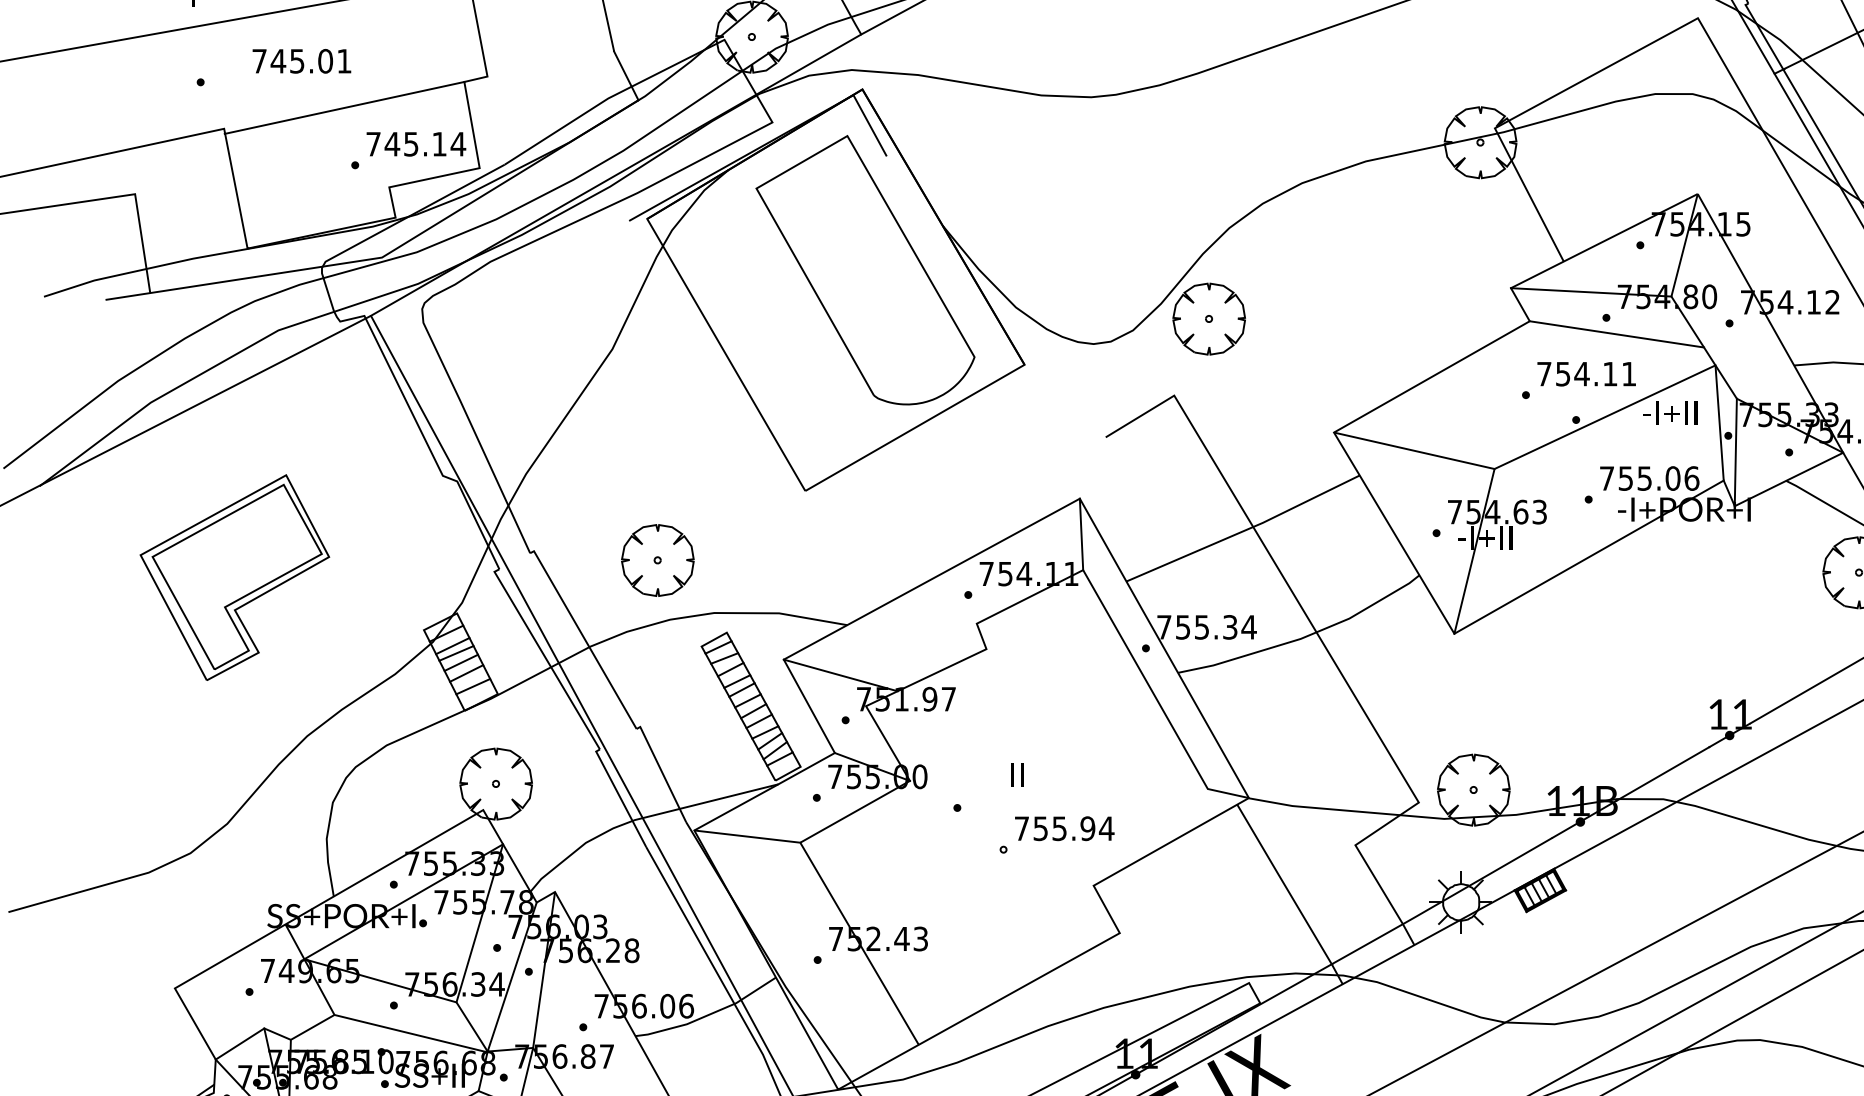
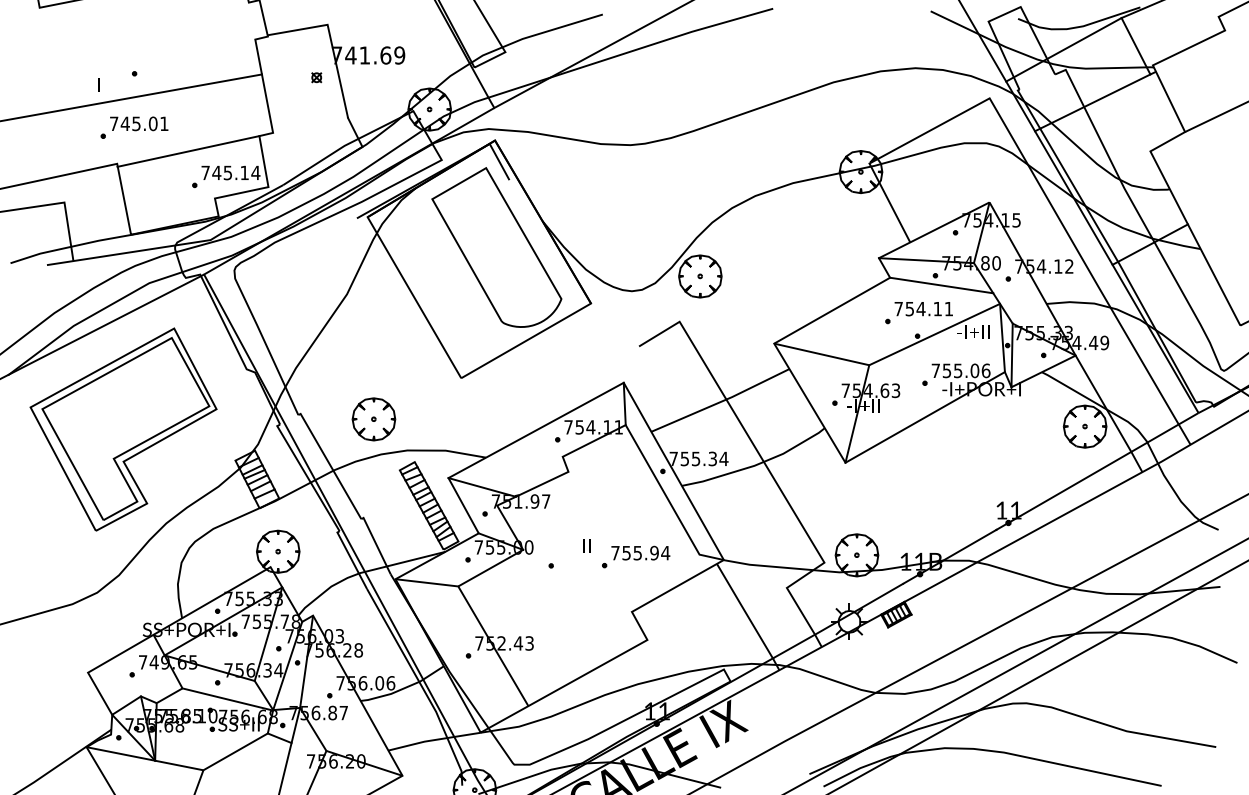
text: (302, 60) -> (139, 123), moved
part: (234, 577) -> (123, 429), size x1.67
part: (1057, 834) -> (636, 556), moved

